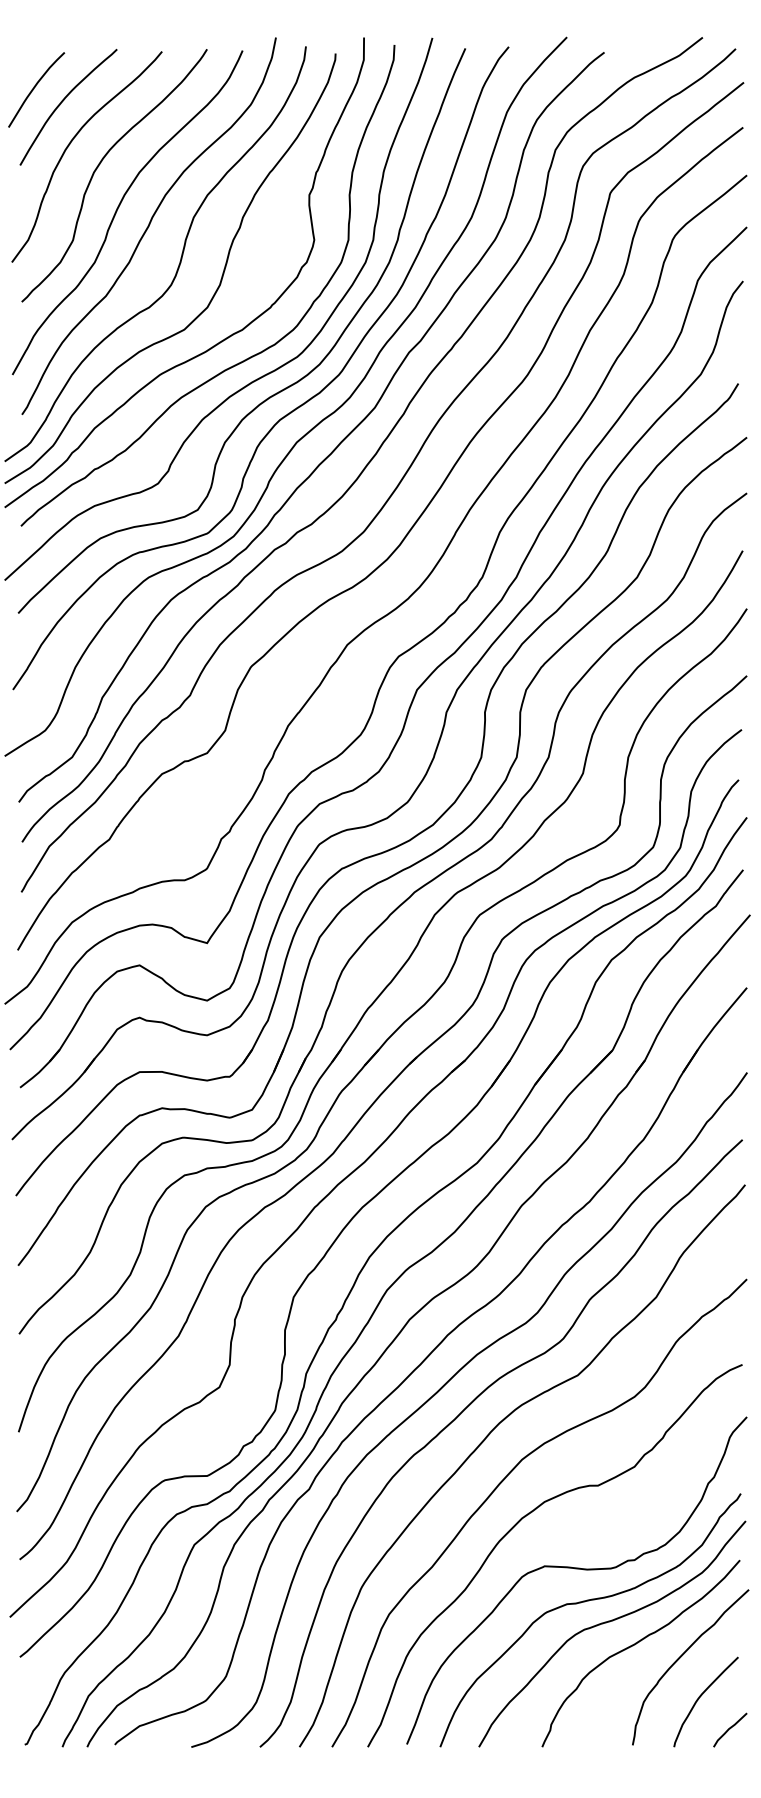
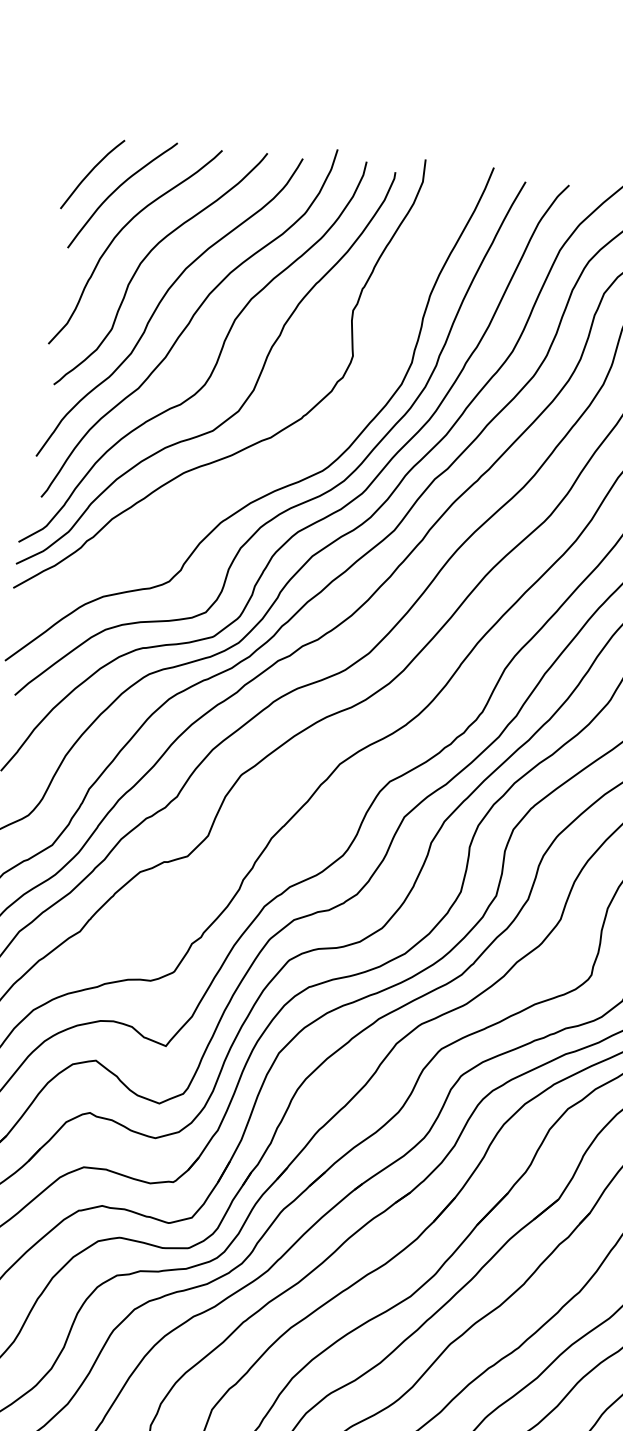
curve: (244, 359) -> (269, 467), removed

